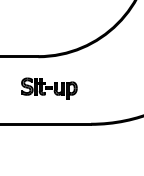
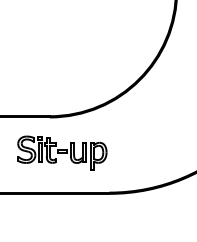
part: (49, 88) -> (62, 152), size x1.43

